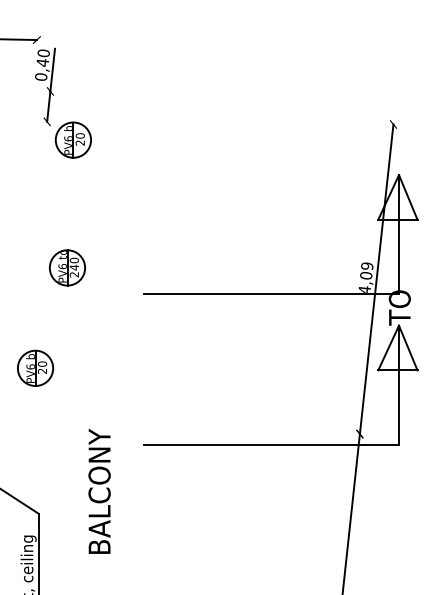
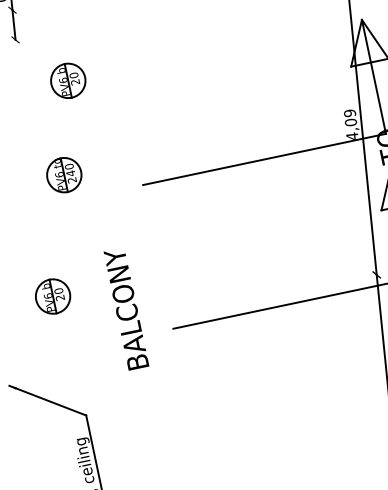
part: (72, 139) -> (67, 80), moved
part: (35, 367) -> (52, 295), moved
text: (99, 491) -> (126, 309), moved

